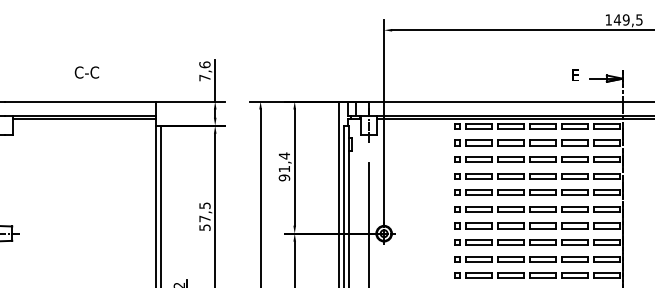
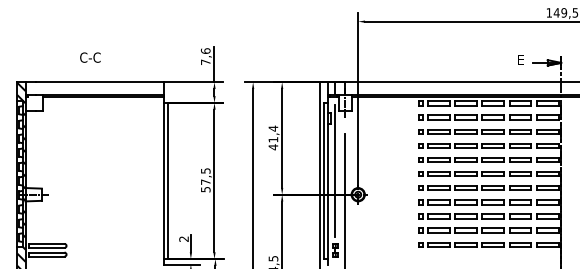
text: (87, 72) -> (90, 57), moved
text: (284, 178) -> (273, 147), 91,4 -> 41,4
line: (356, 205) -> (334, 170), added

